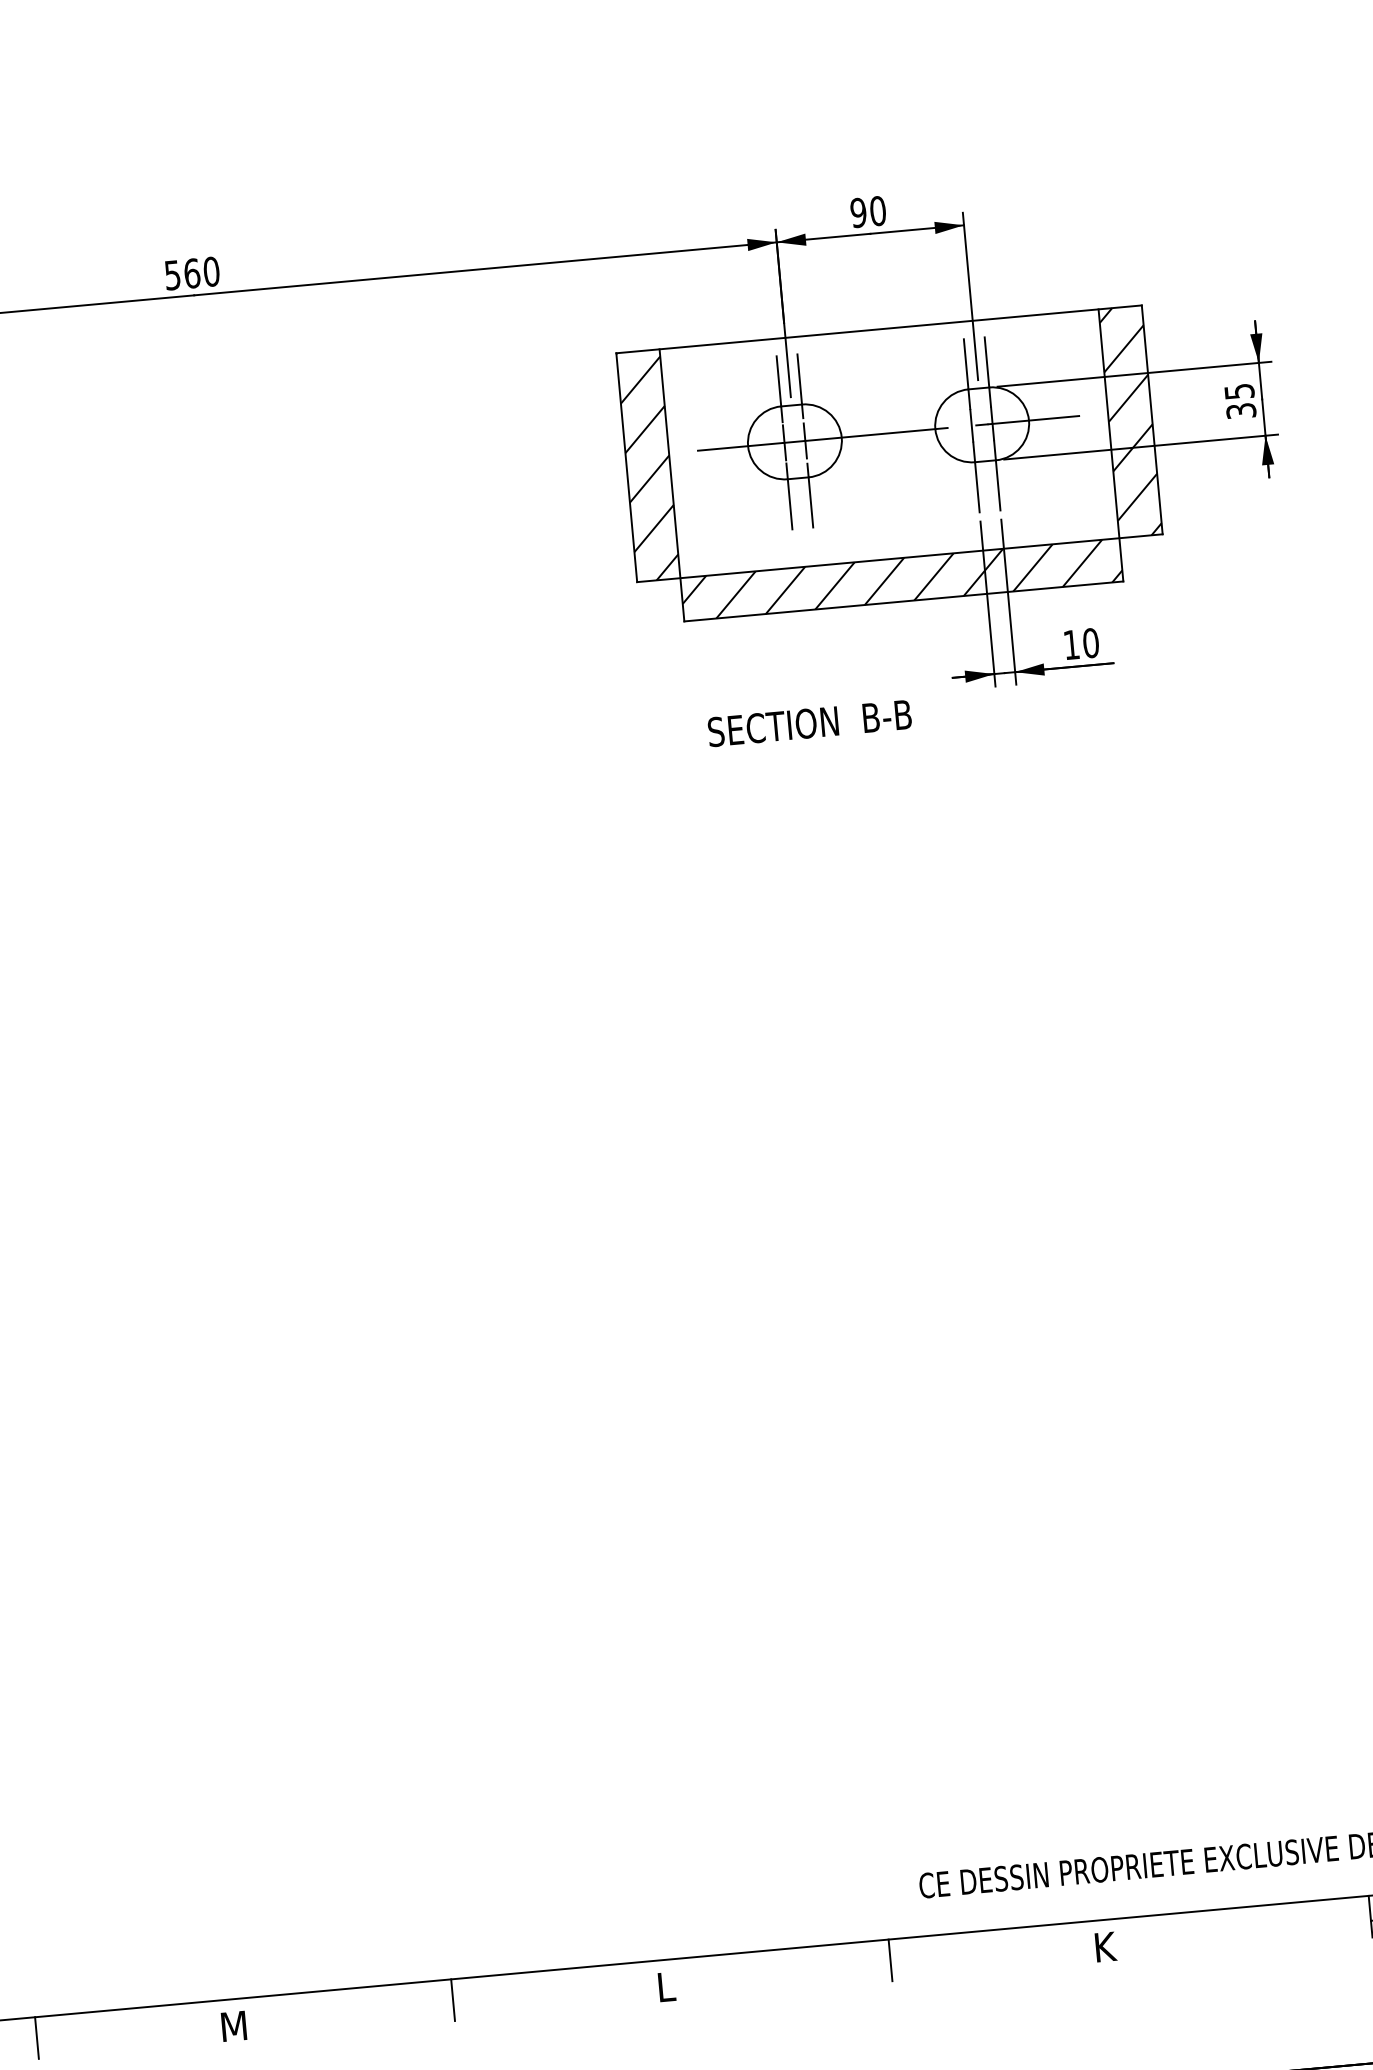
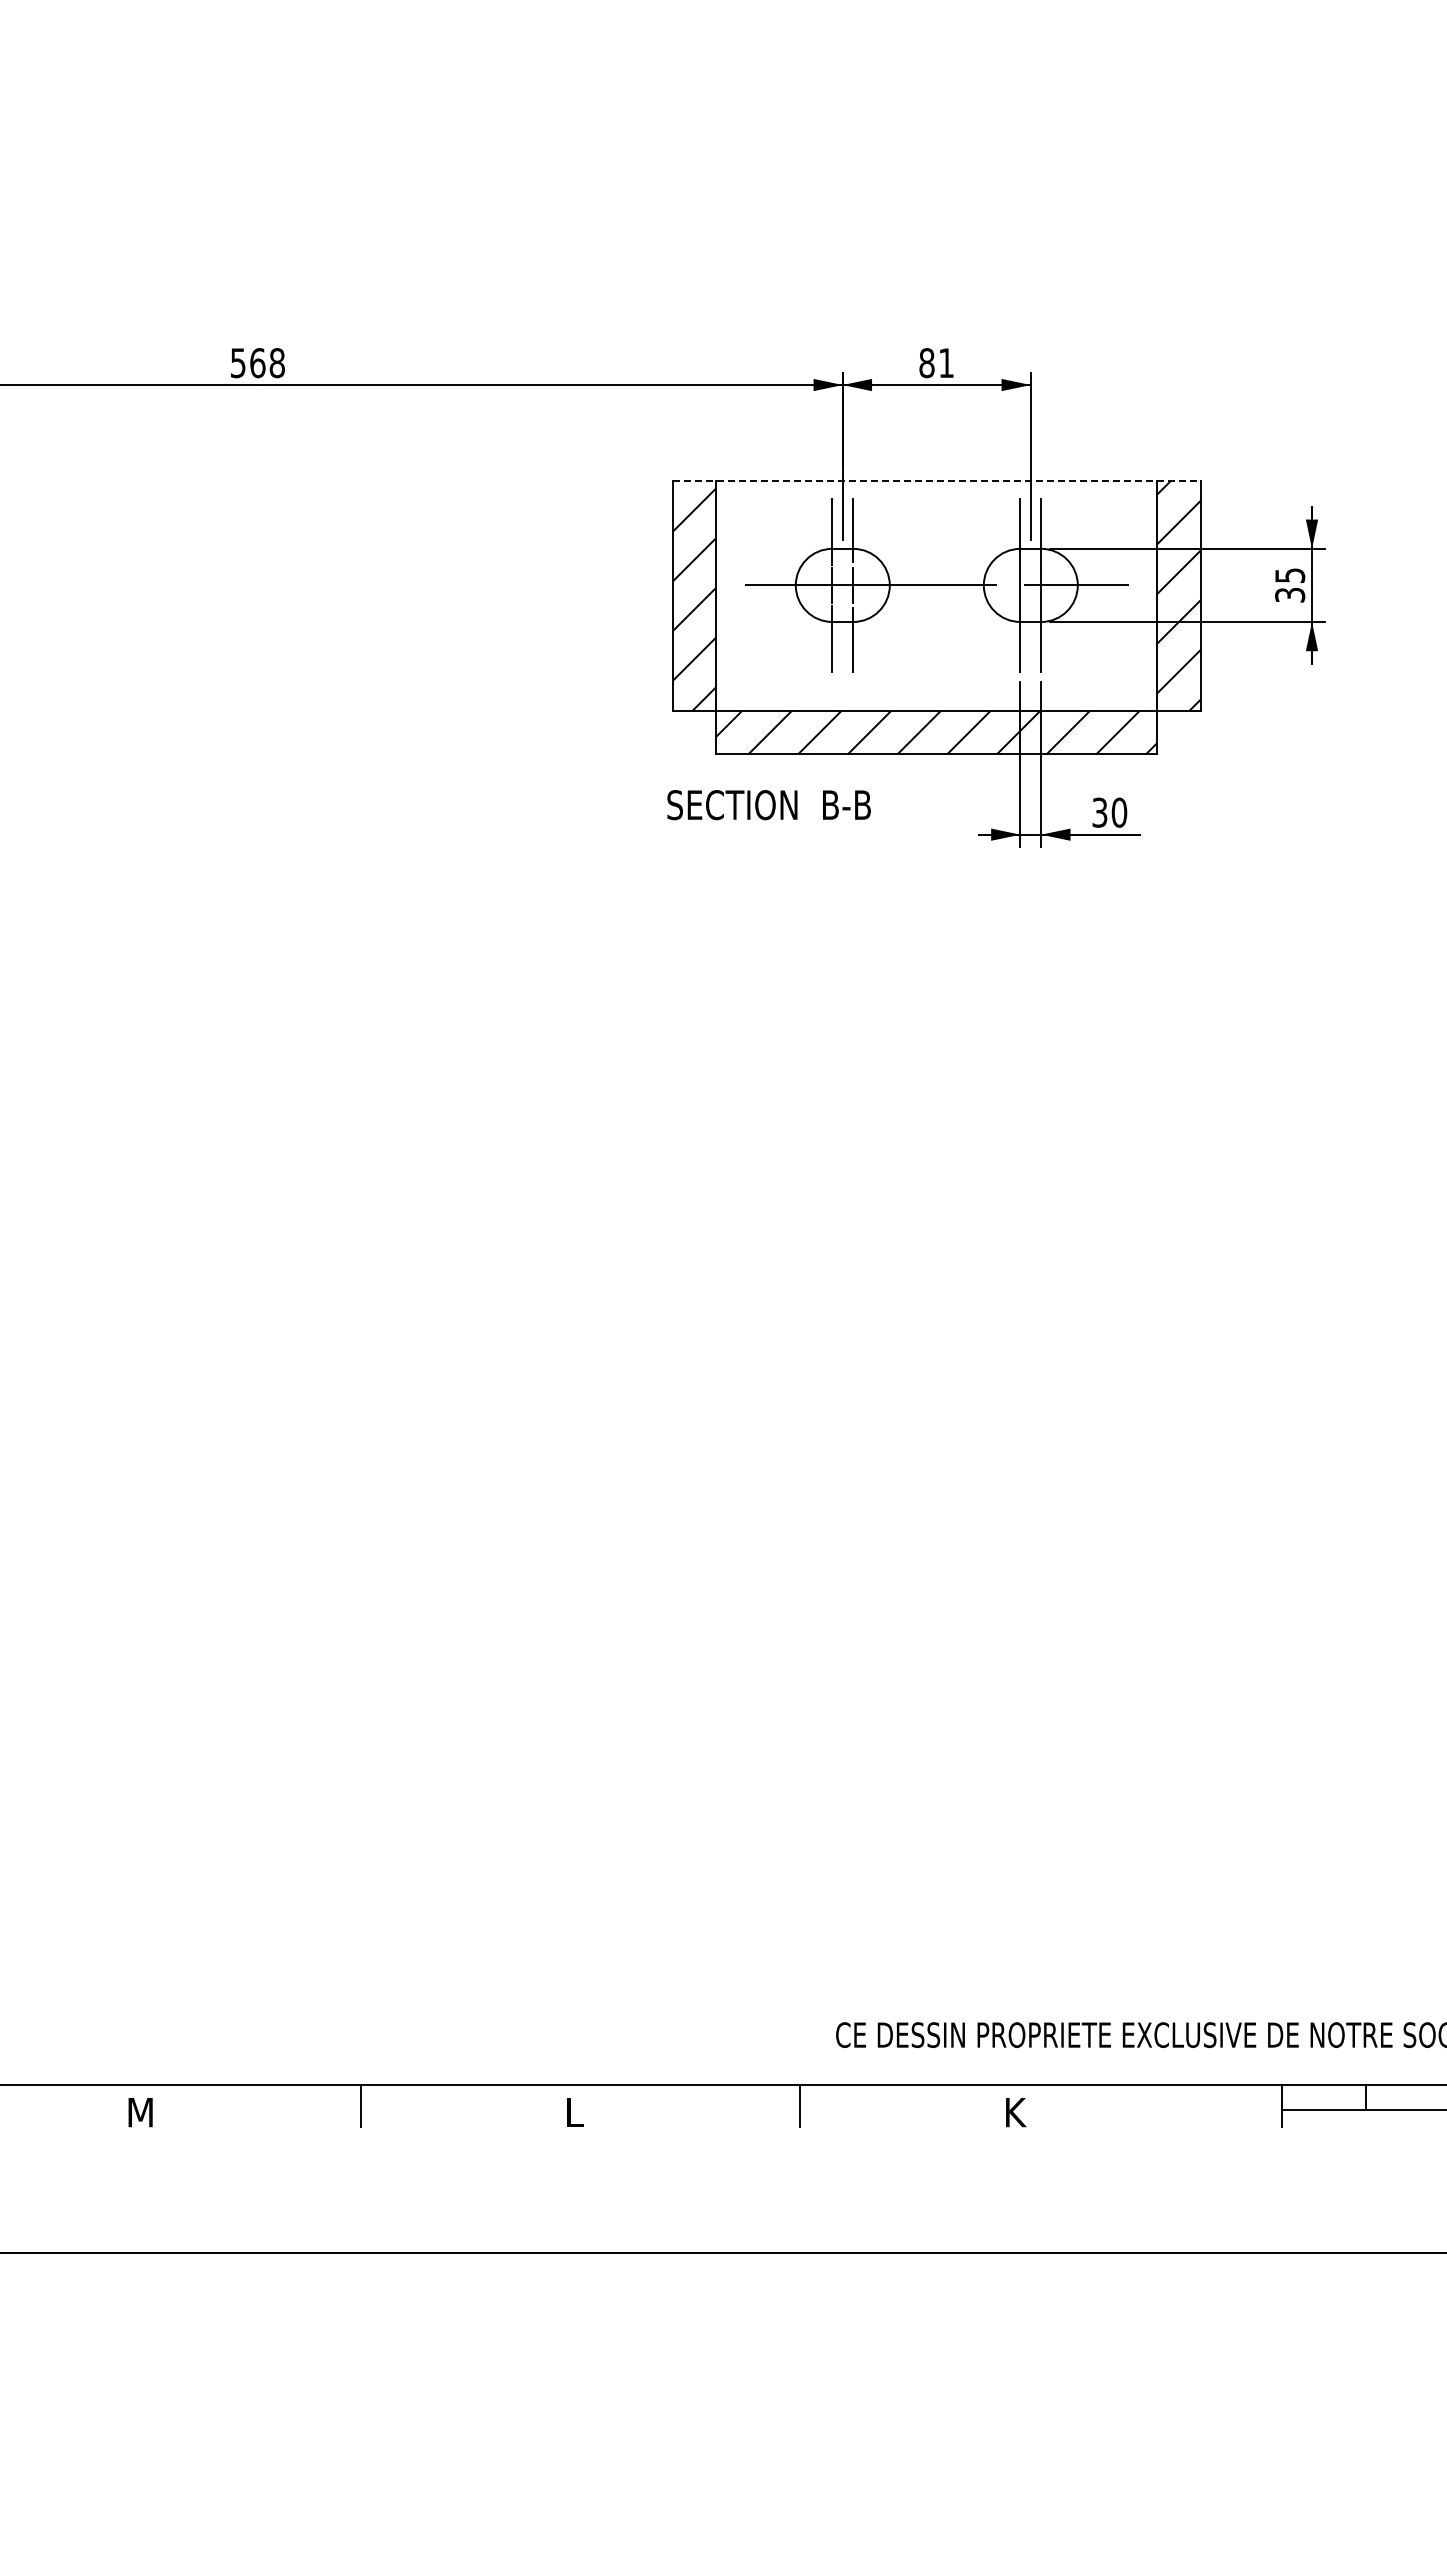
text: (868, 212) -> (936, 363), 90 -> 81
text: (210, 271) -> (276, 362), 560 -> 568
line: (878, 328) -> (936, 480), solid -> dashed
text: (1071, 644) -> (1099, 812), 10 -> 30
text: (809, 723) -> (768, 805), moved

